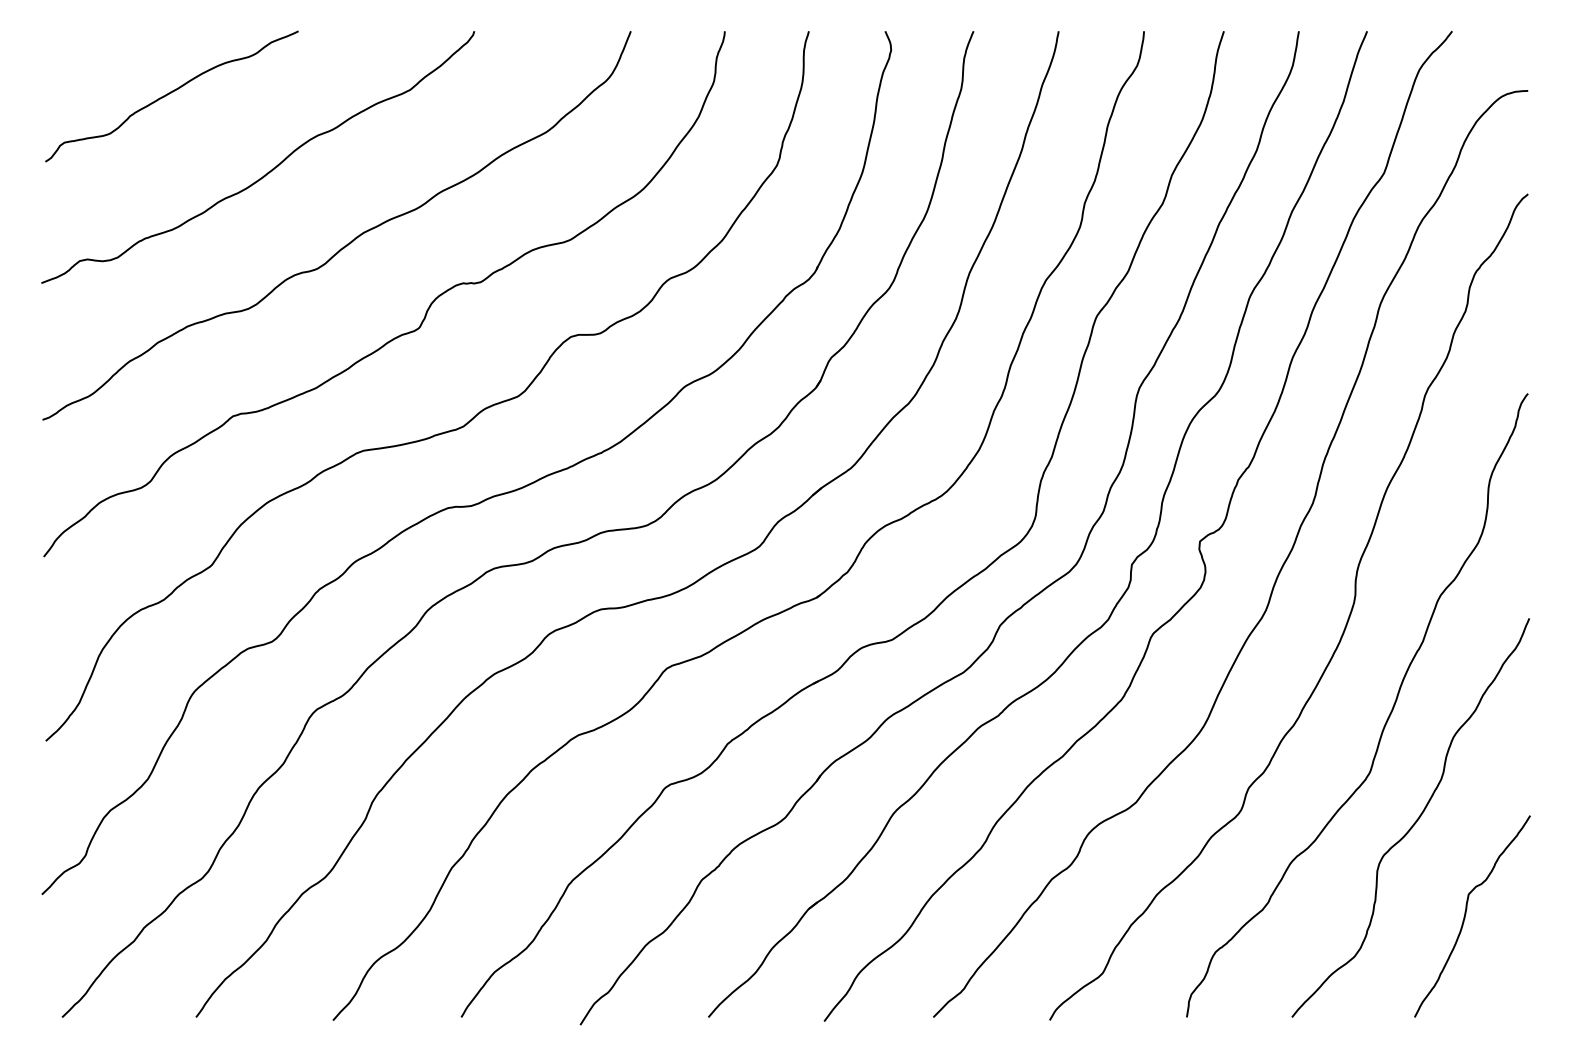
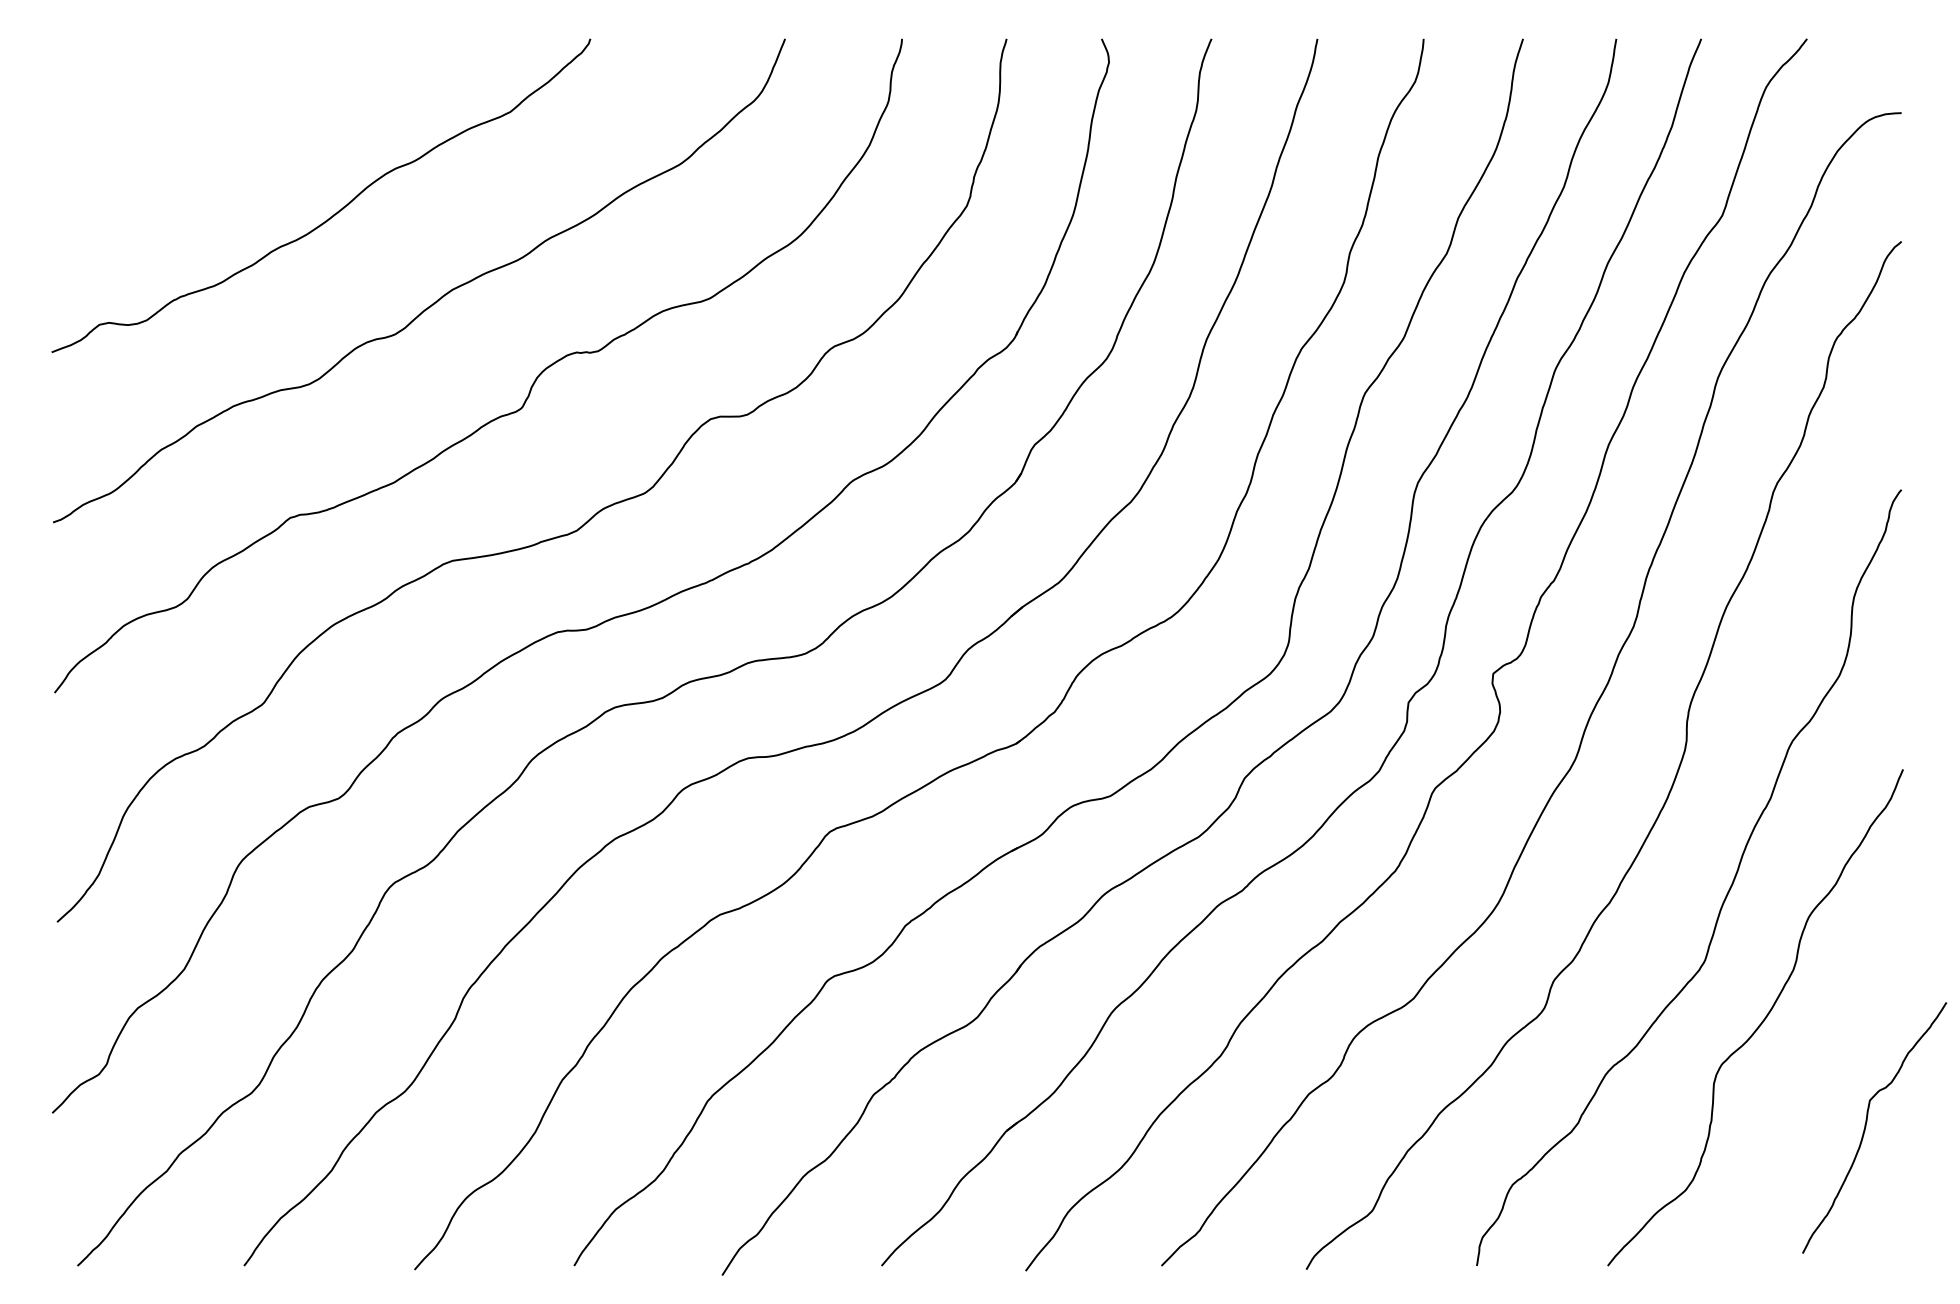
curve: (169, 94) -> (211, 117), removed
curve: (1466, 914) -> (1867, 1125), moved

